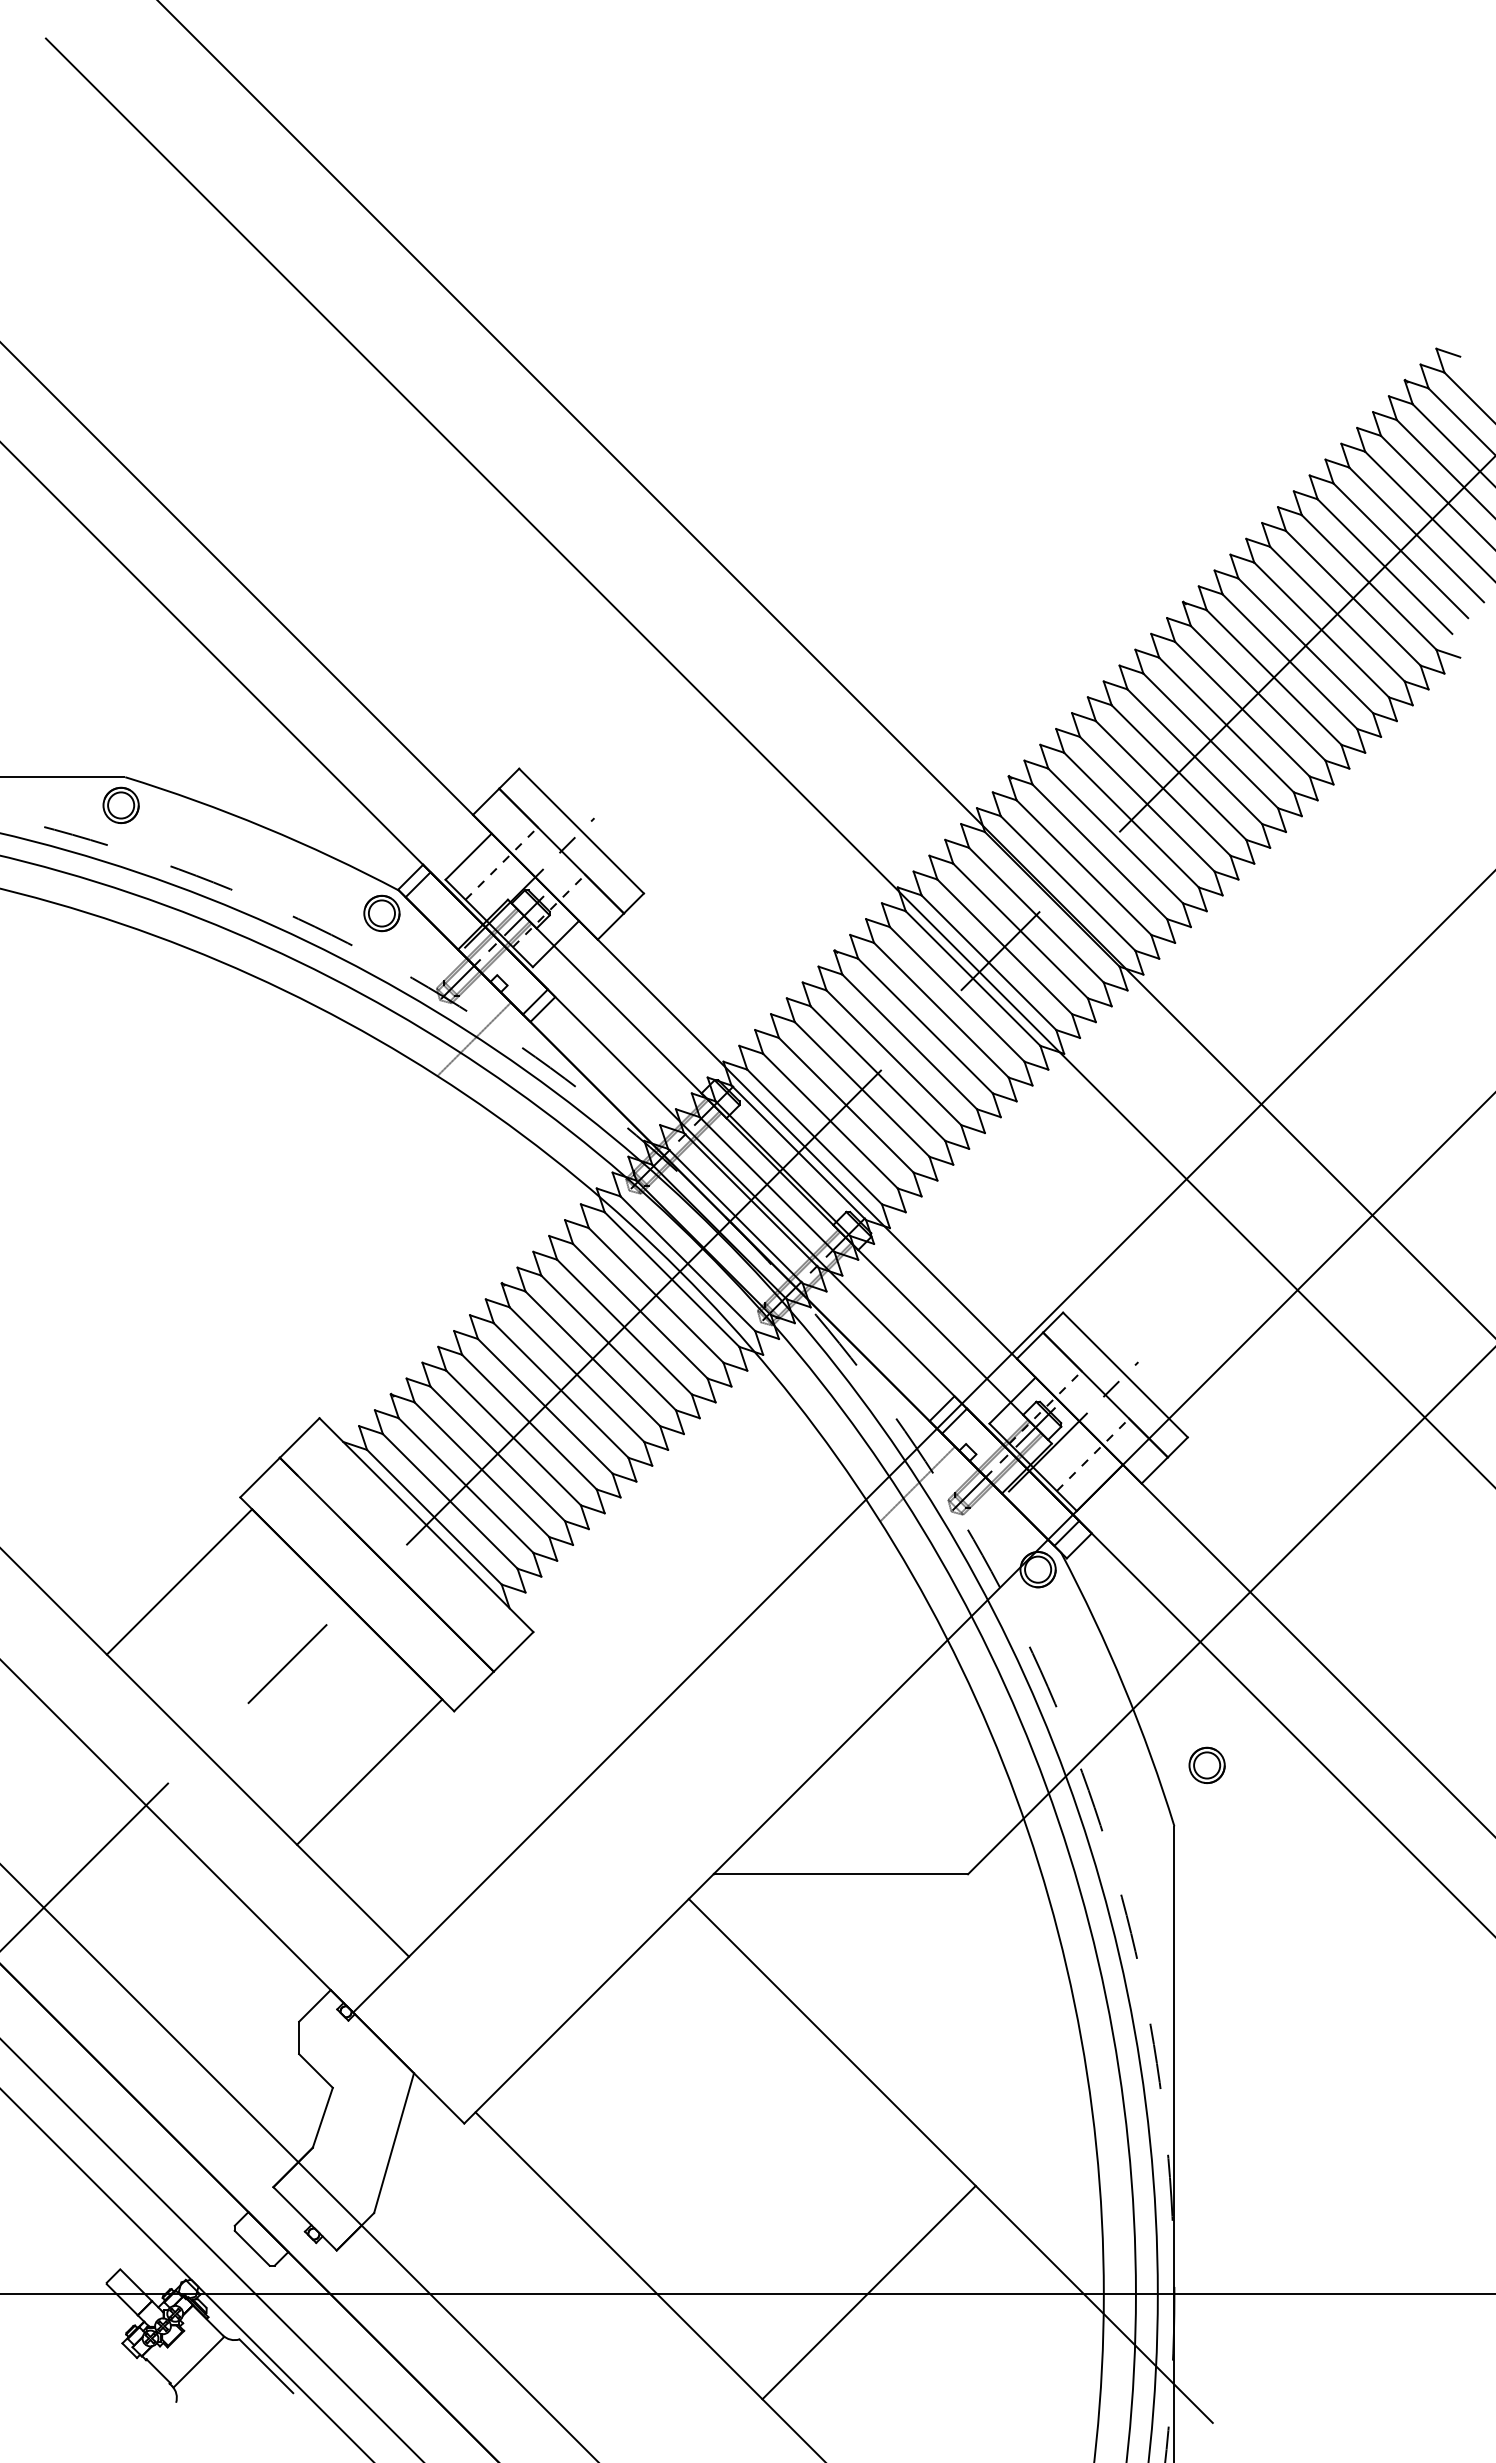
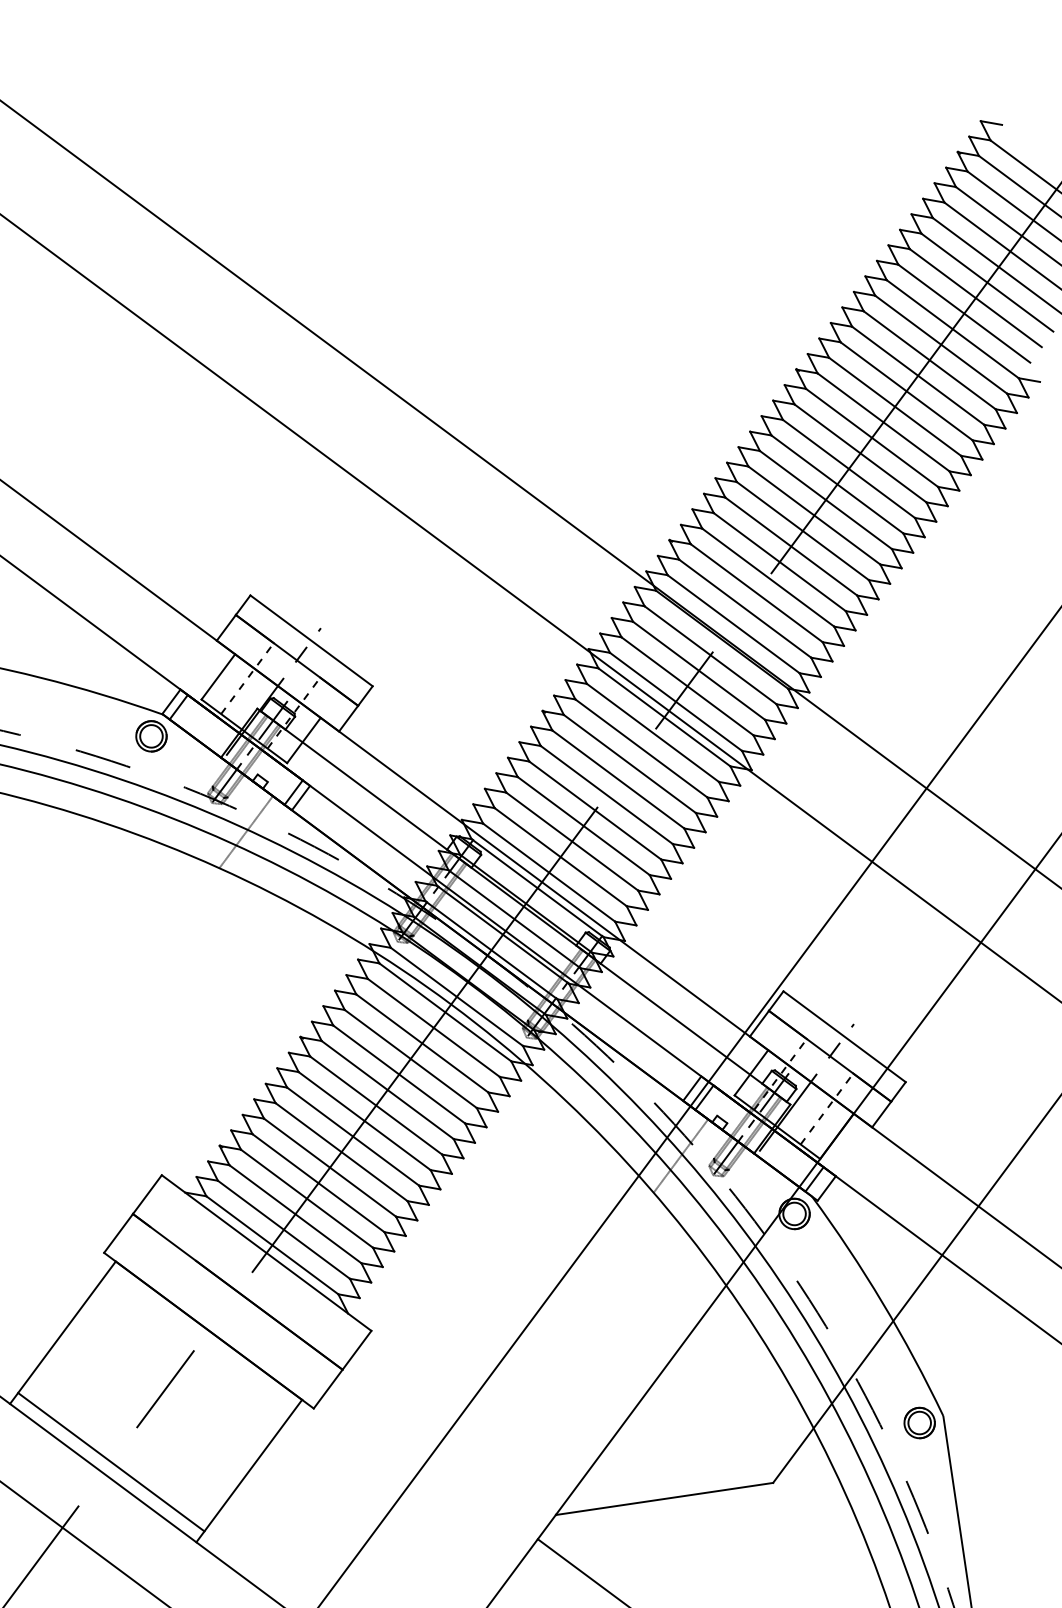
line: (213, 1738) -> (111, 1462), added
part: (1206, 1764) -> (919, 1422), moved

